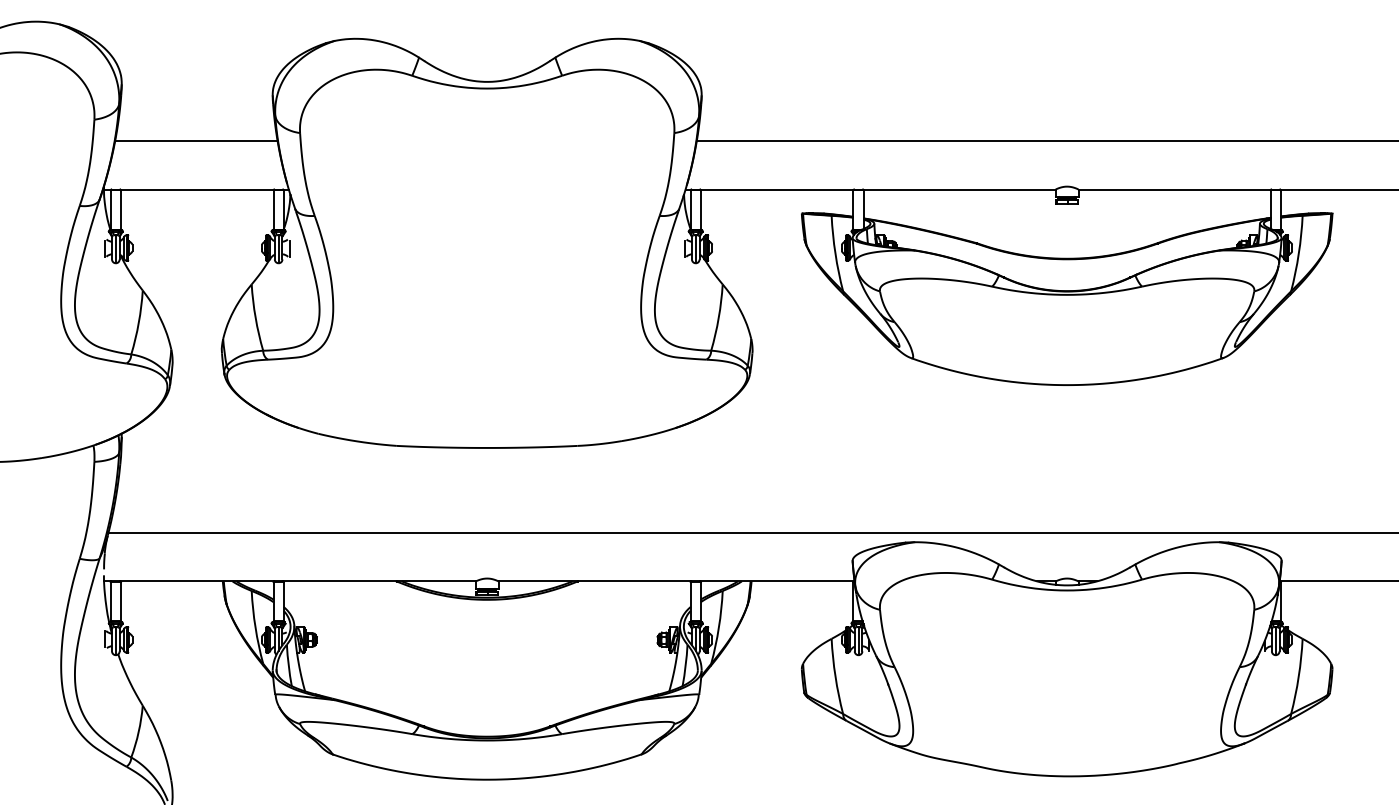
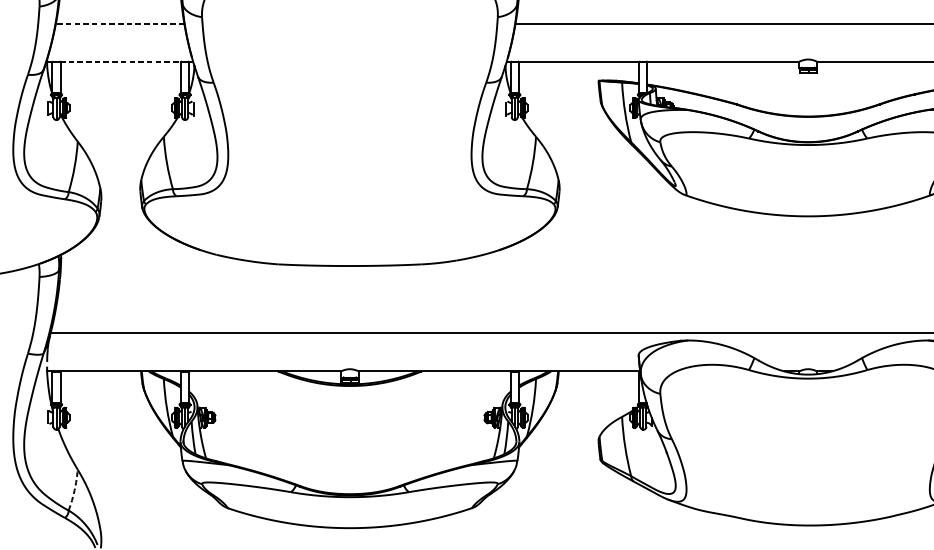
line: (195, 141) -> (119, 23), solid -> dashed
line: (197, 189) -> (121, 61), solid -> dashed
arc: (138, 731) -> (74, 490), solid -> dashed

